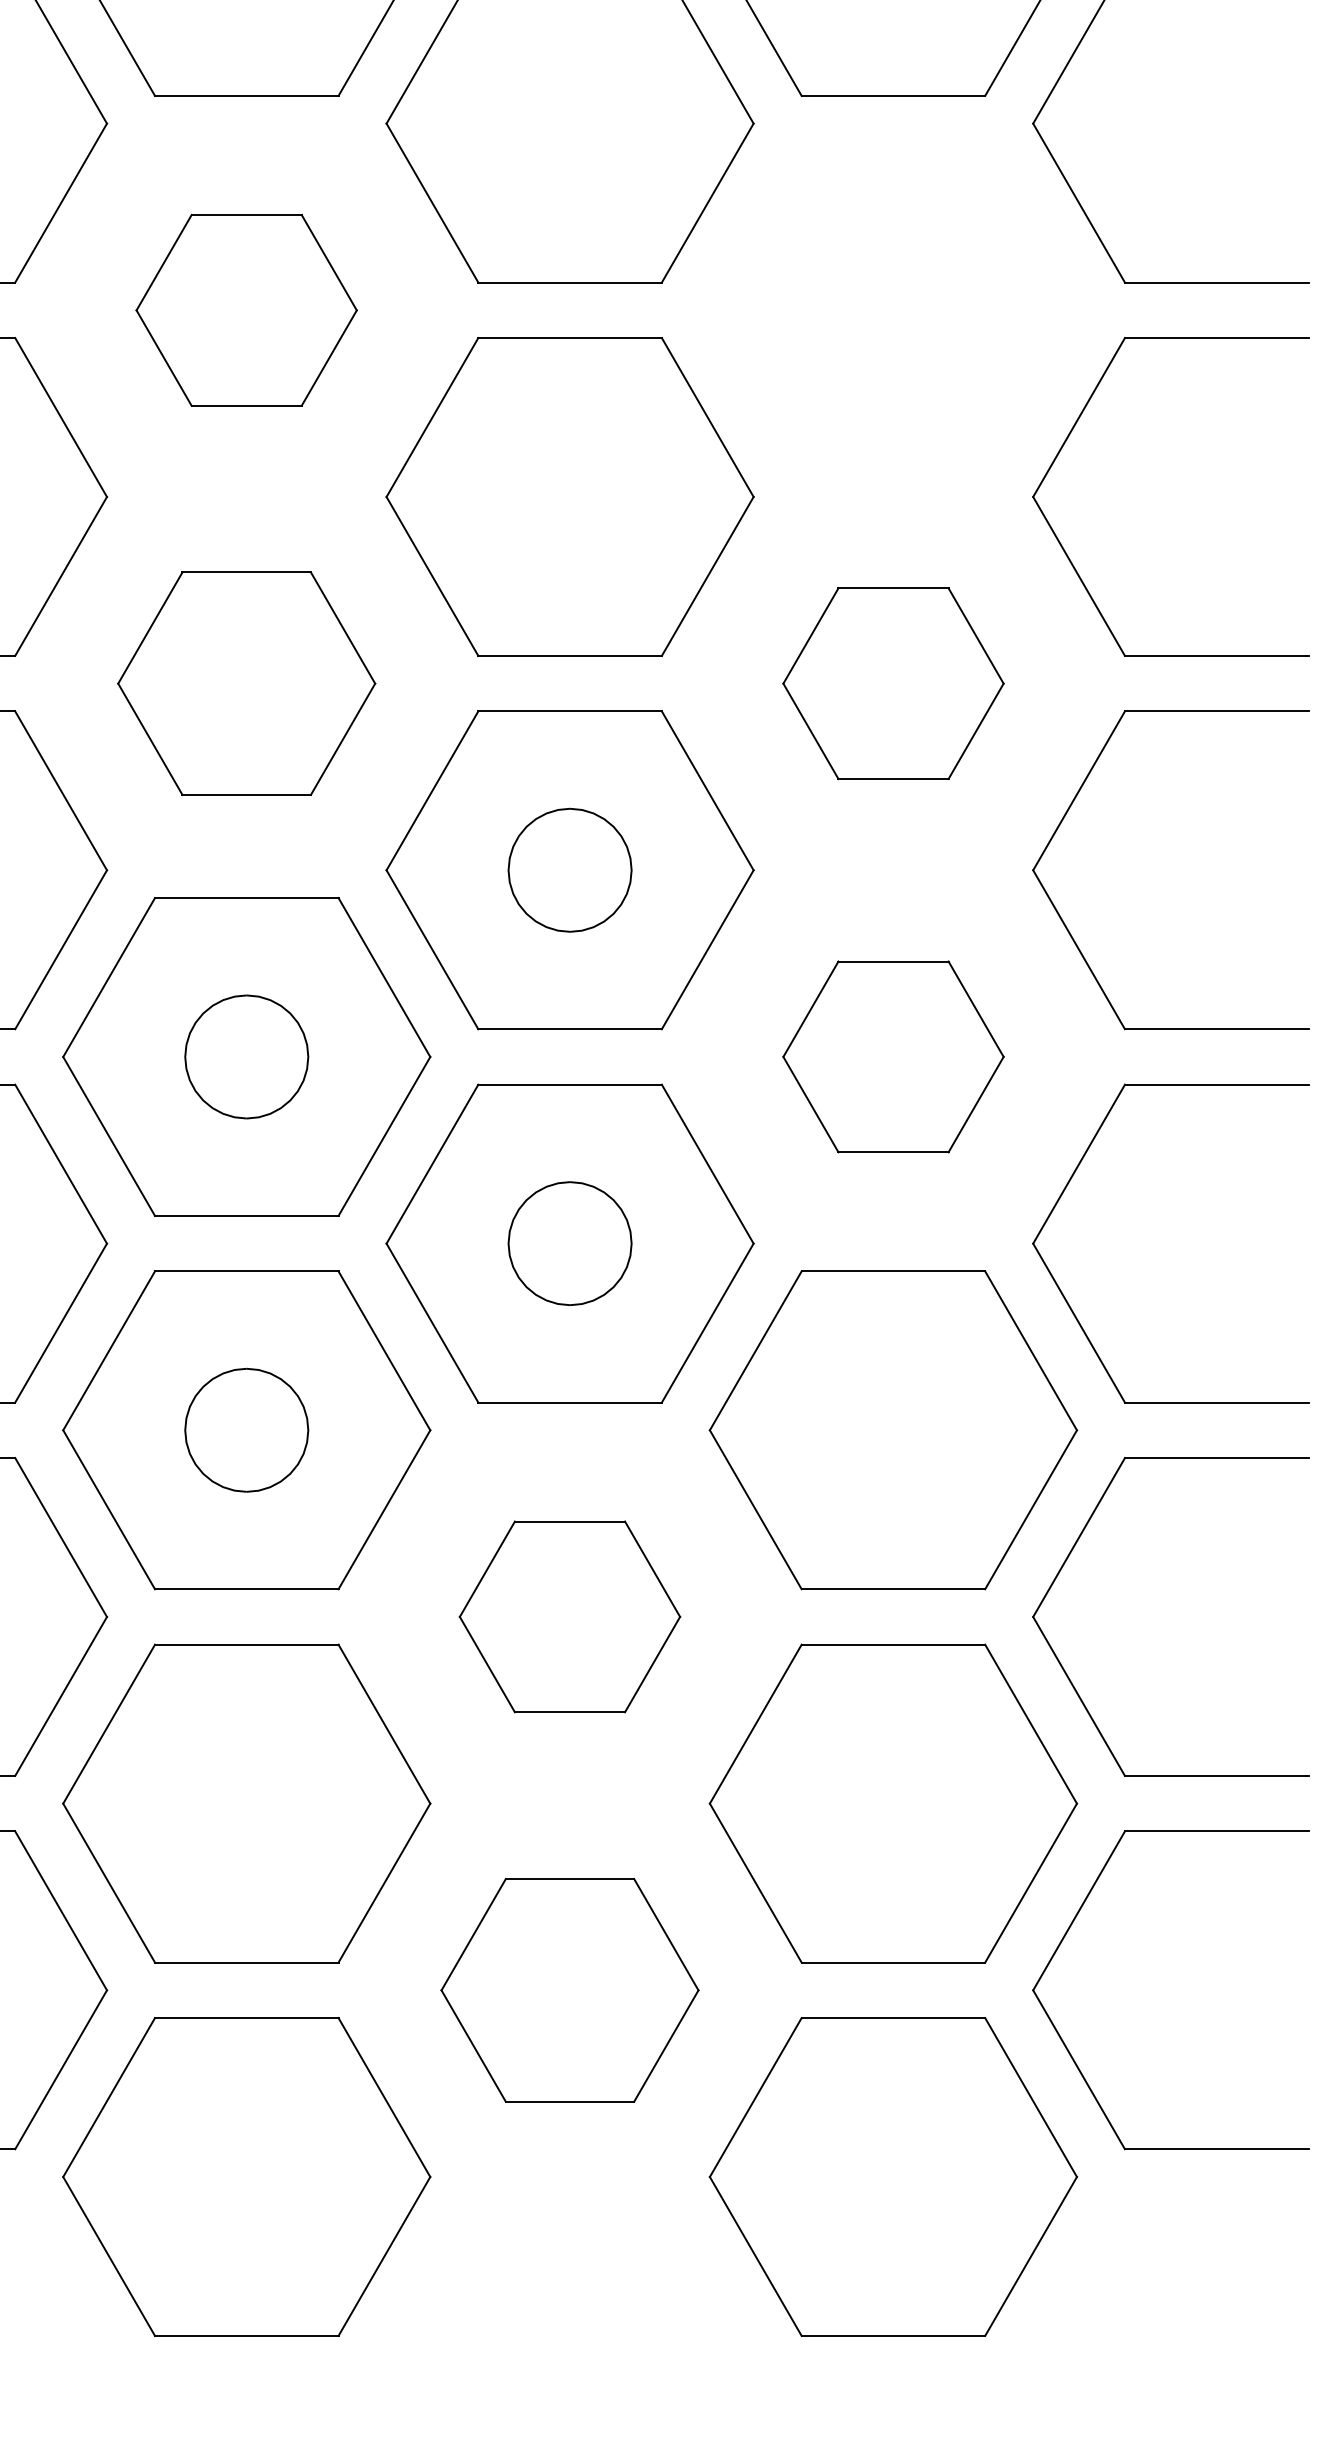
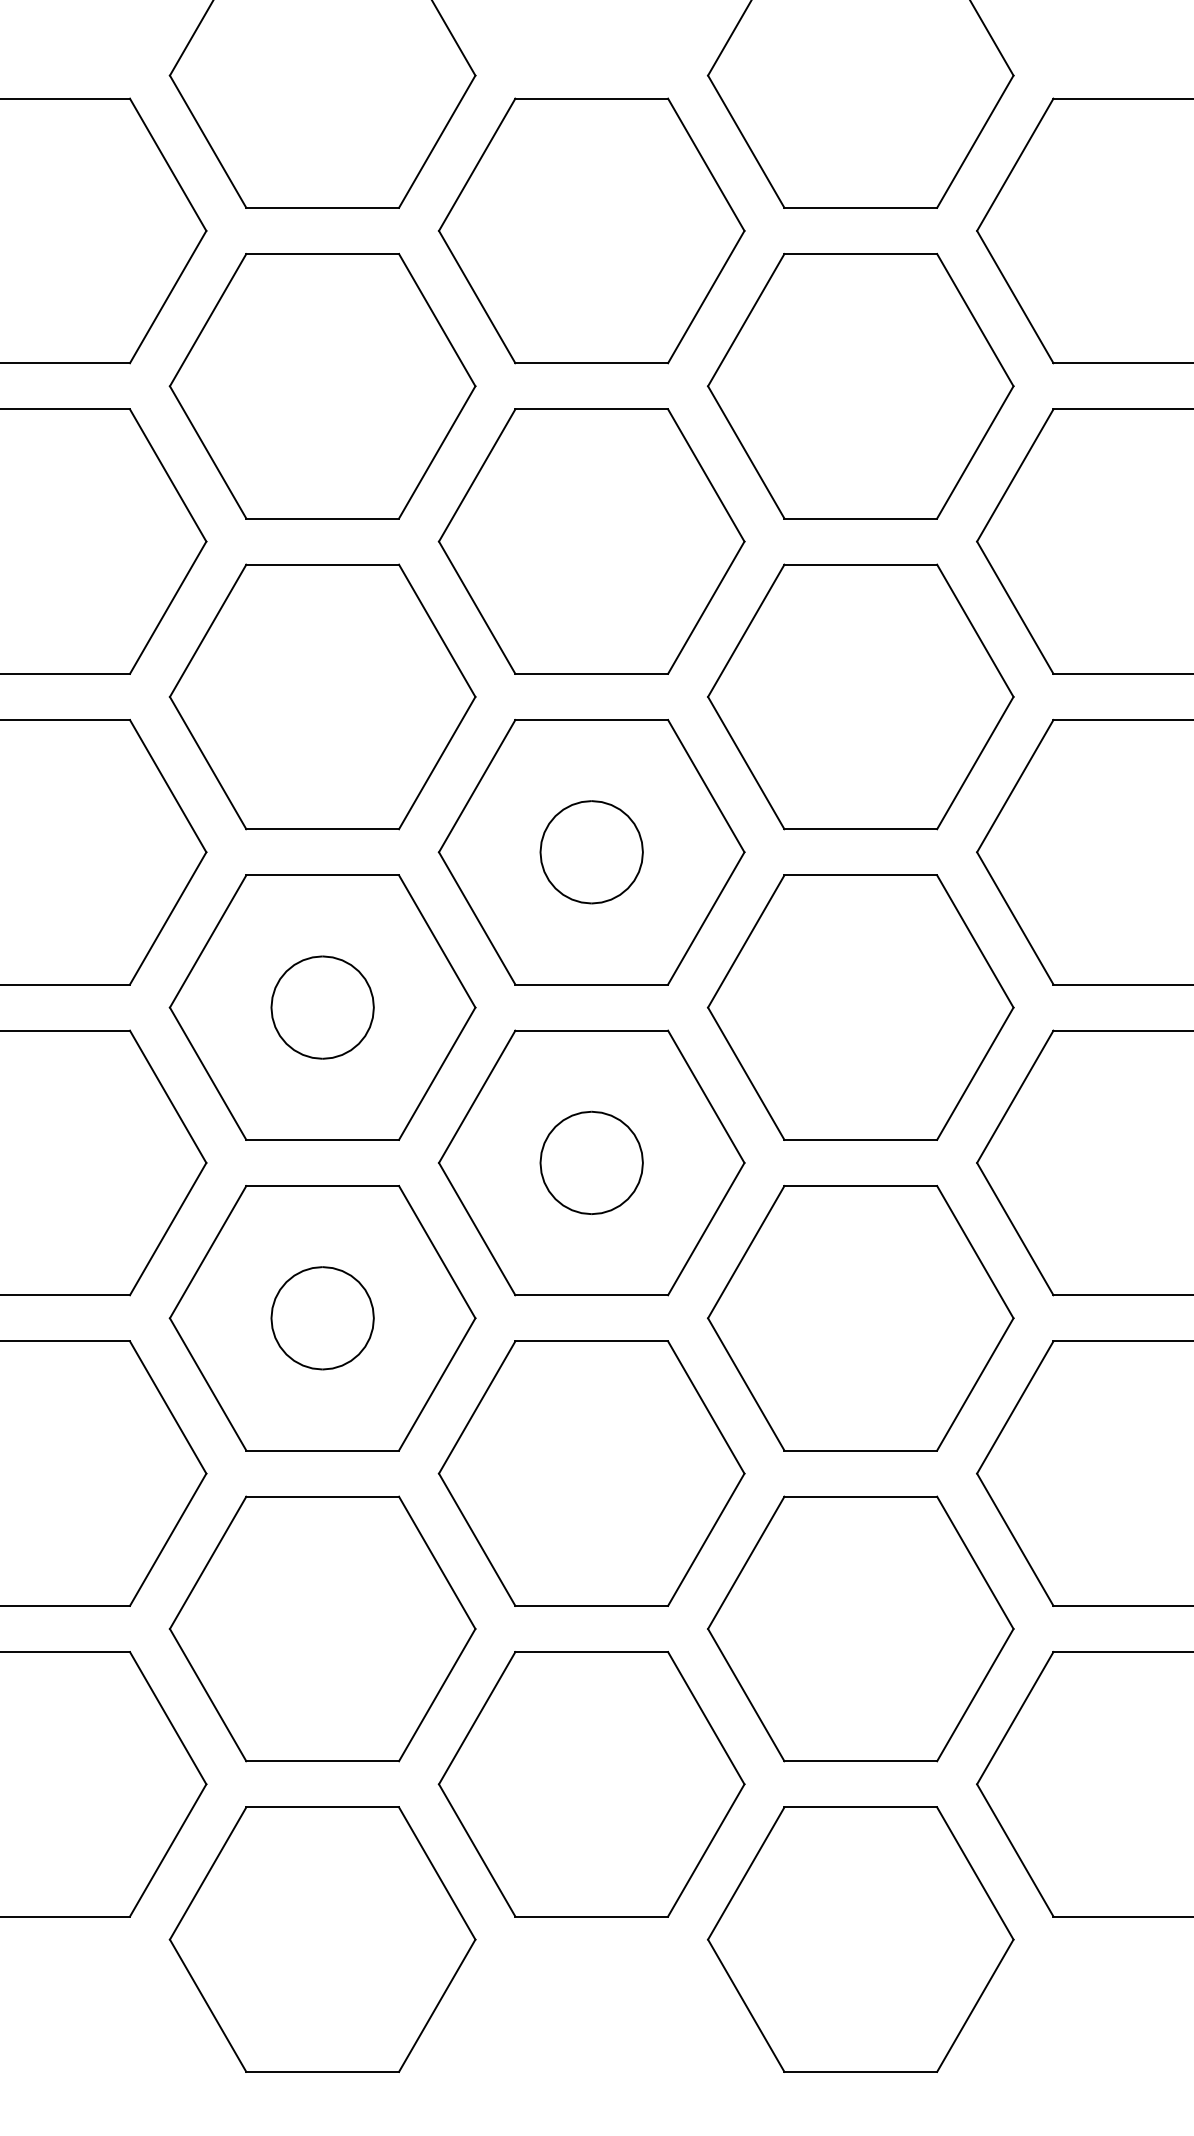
part: (246, 310) -> (322, 386), size x1.67
part: (893, 310) -> (860, 386), added
part: (246, 683) -> (322, 696), size x1.43
part: (893, 683) -> (860, 696), size x1.67
part: (893, 1056) -> (860, 1007), size x1.67
part: (569, 1616) -> (591, 1473), size x1.67
part: (569, 1990) -> (591, 1784), size x1.43

